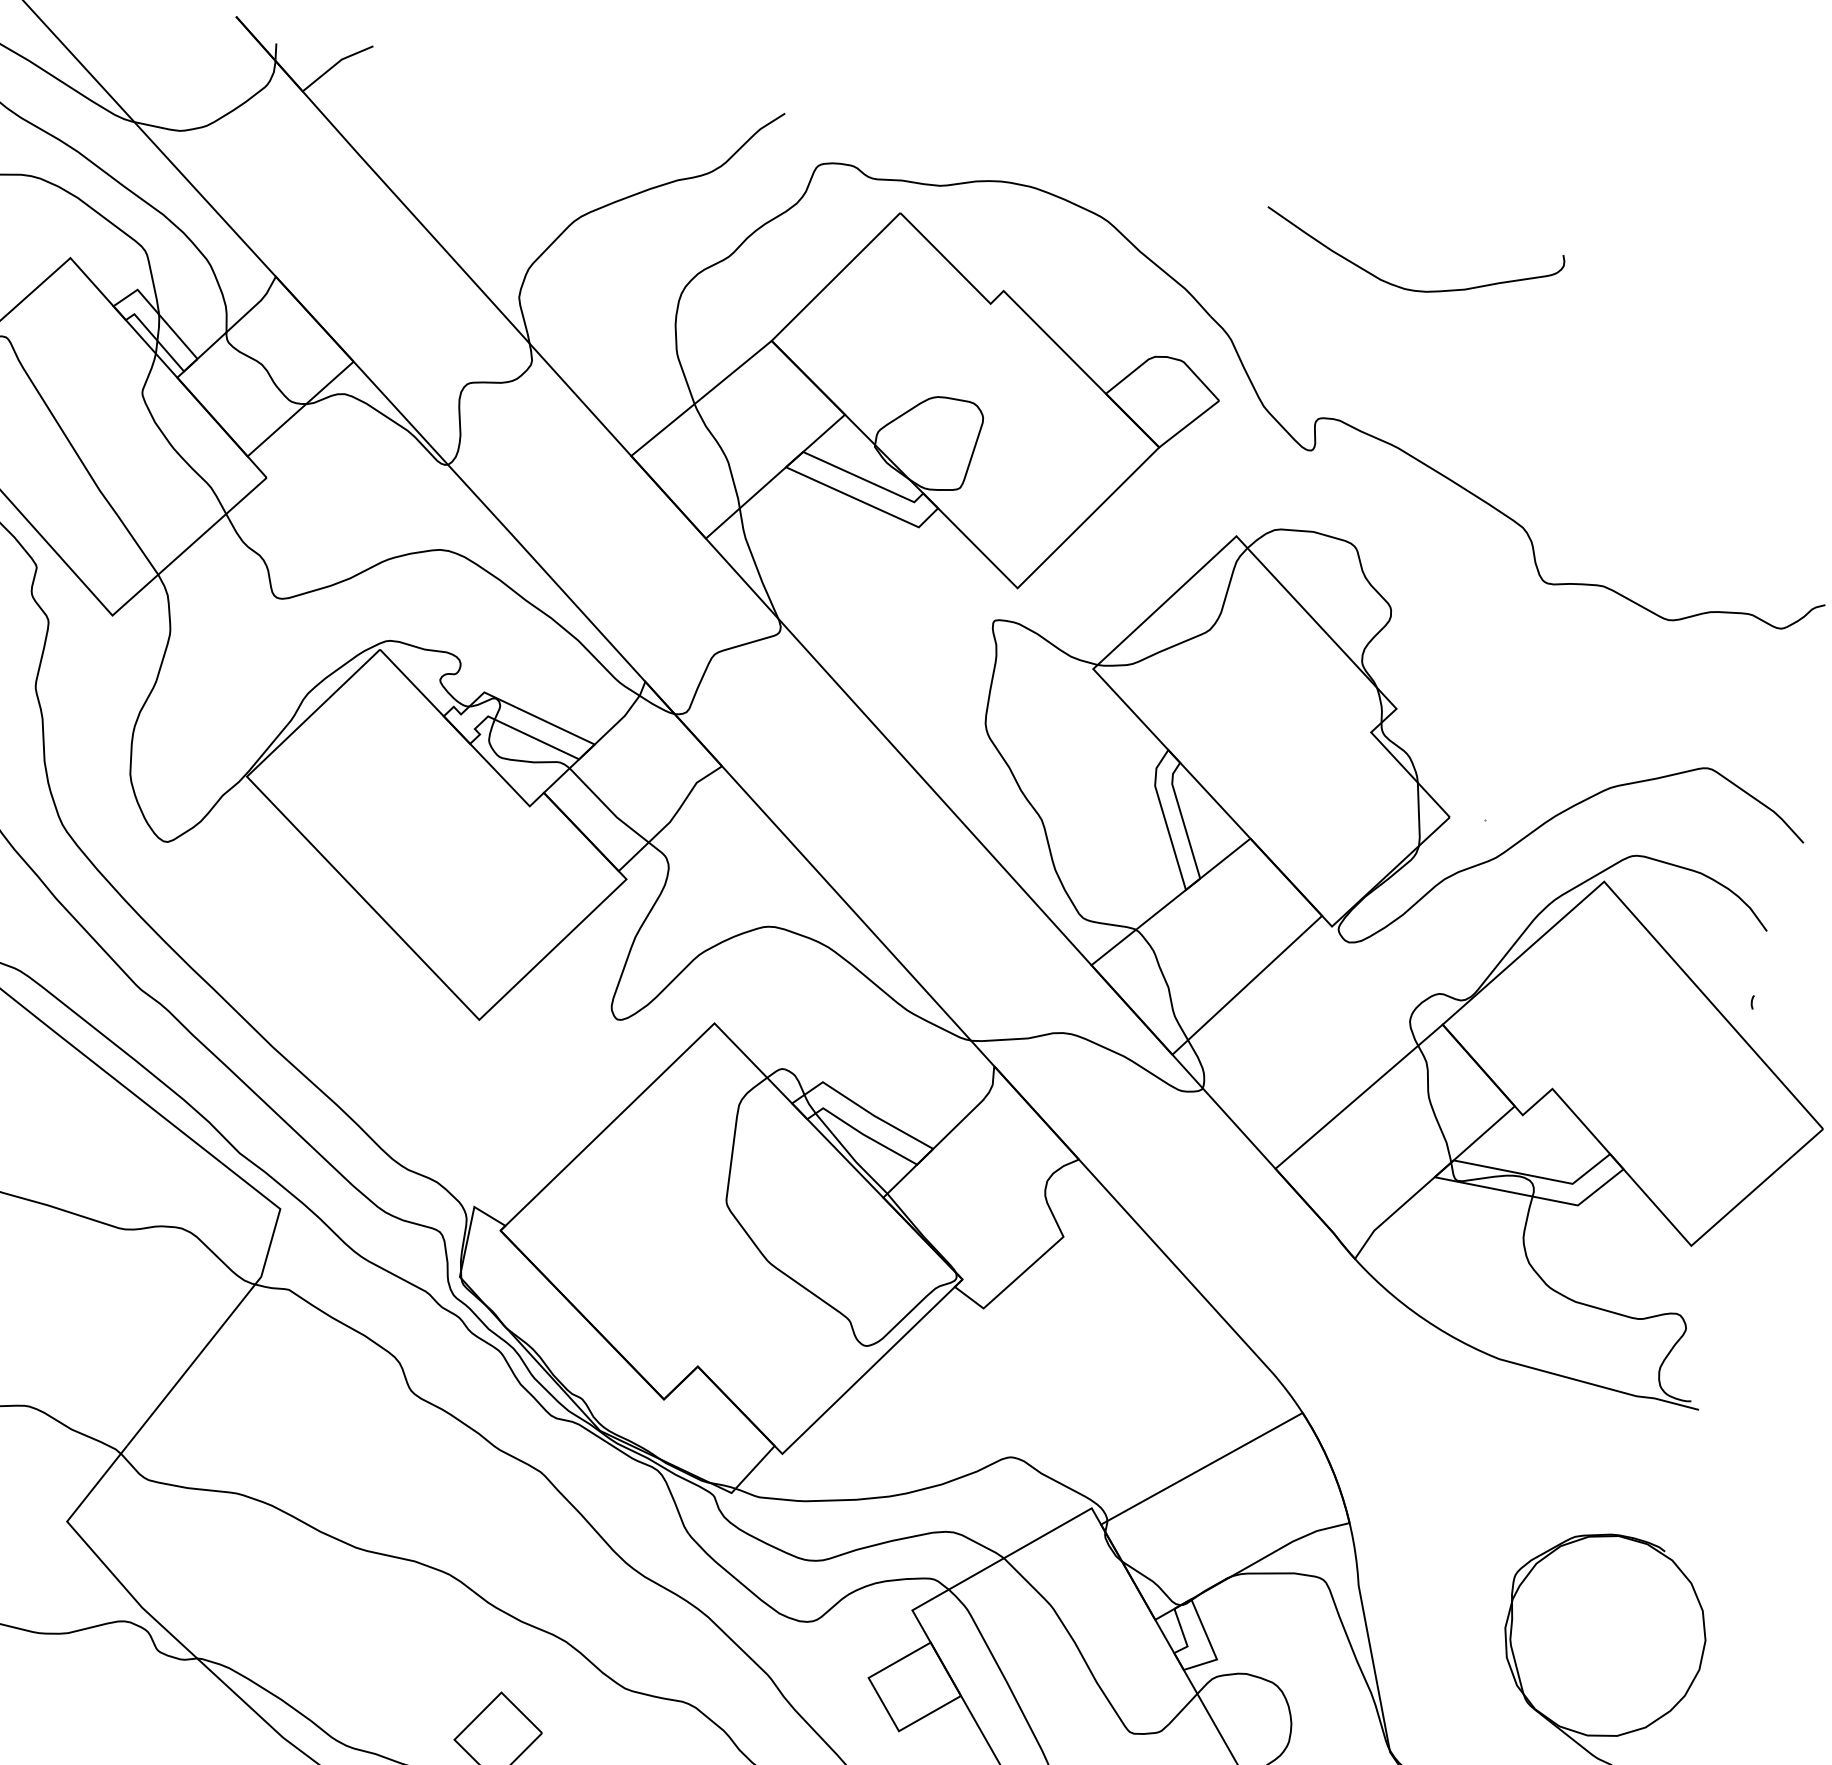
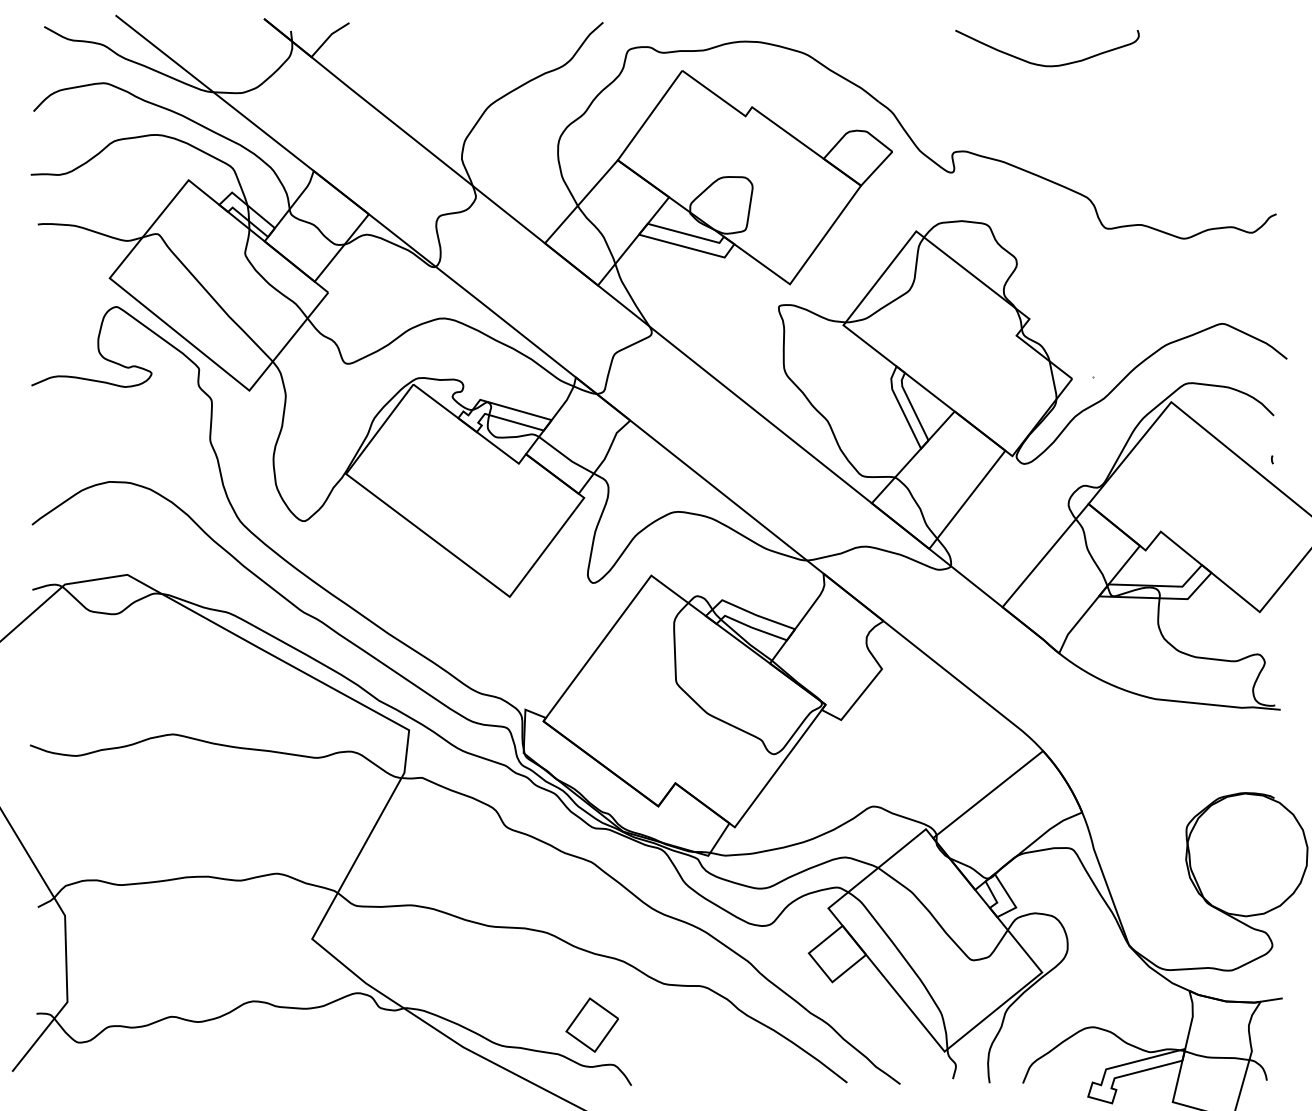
curve: (1401, 285) -> (1043, 64), moved

